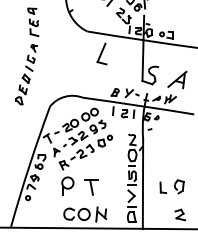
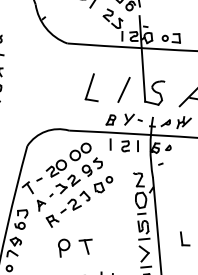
part: (101, 53) -> (89, 87), moved
line: (127, 70) -> (124, 89), added
part: (79, 186) -> (75, 247), size x0.71

